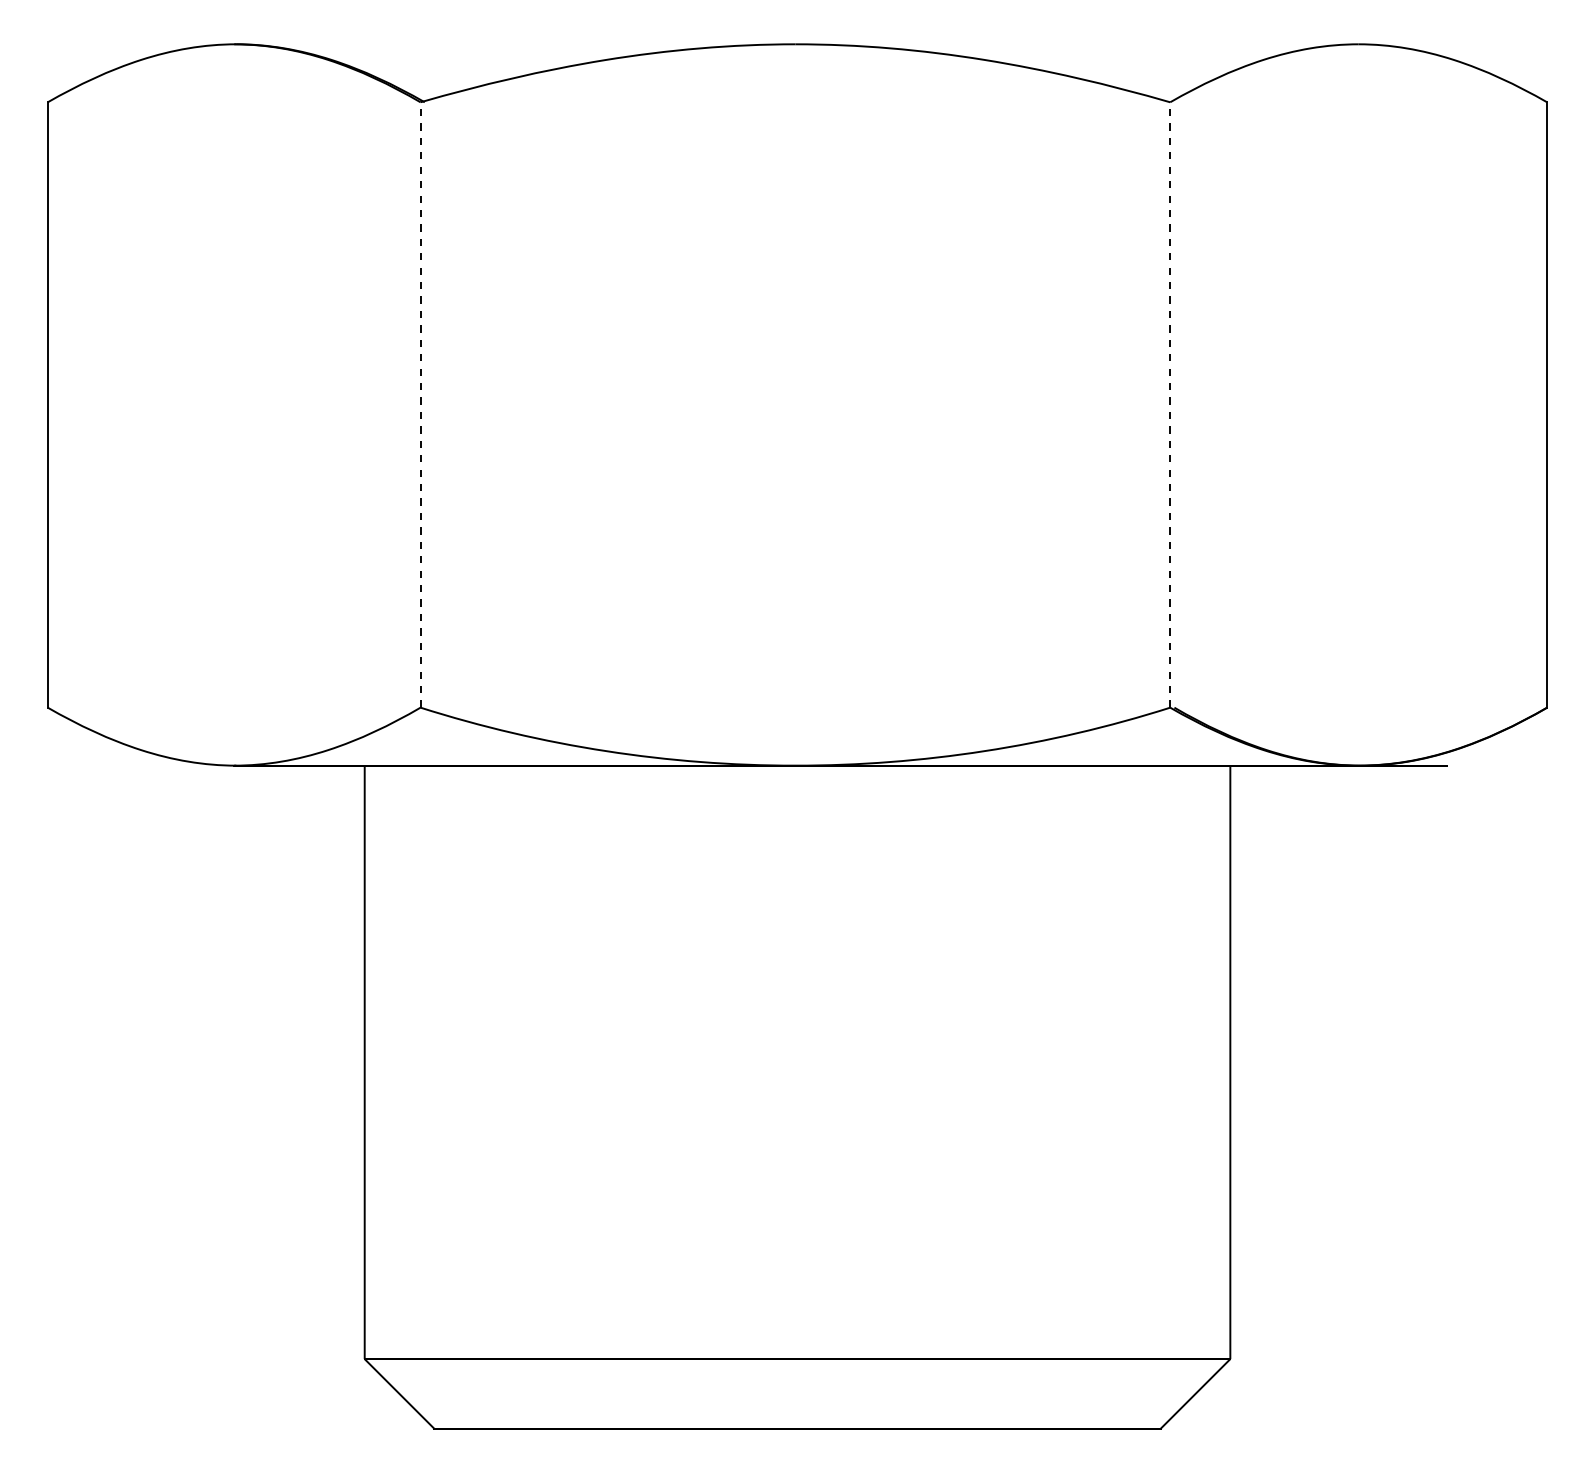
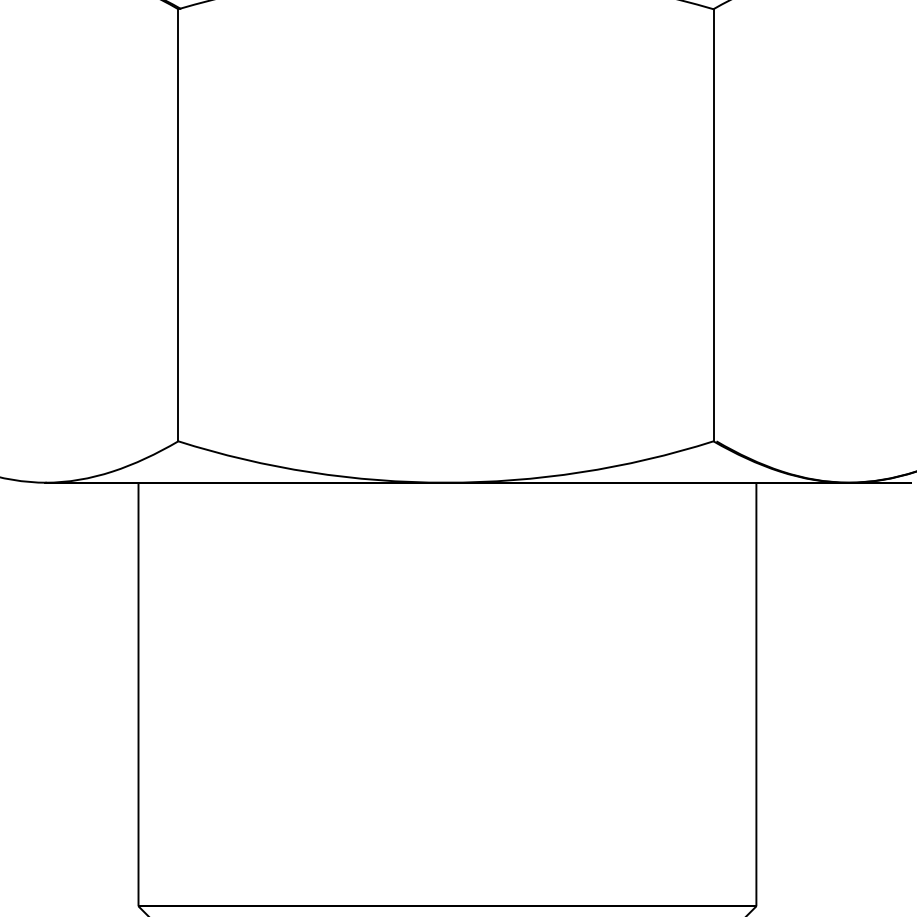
line: (420, 404) -> (178, 224), dashed -> solid
line: (1170, 404) -> (713, 224), dashed -> solid

